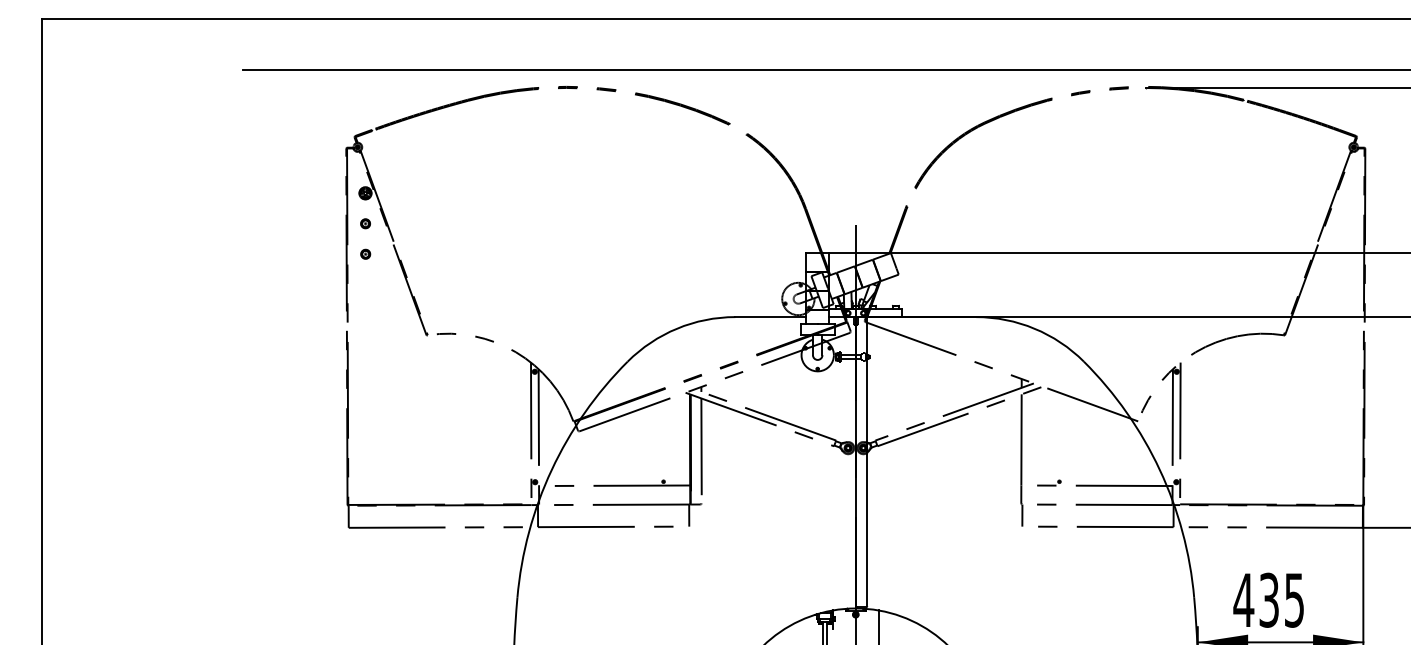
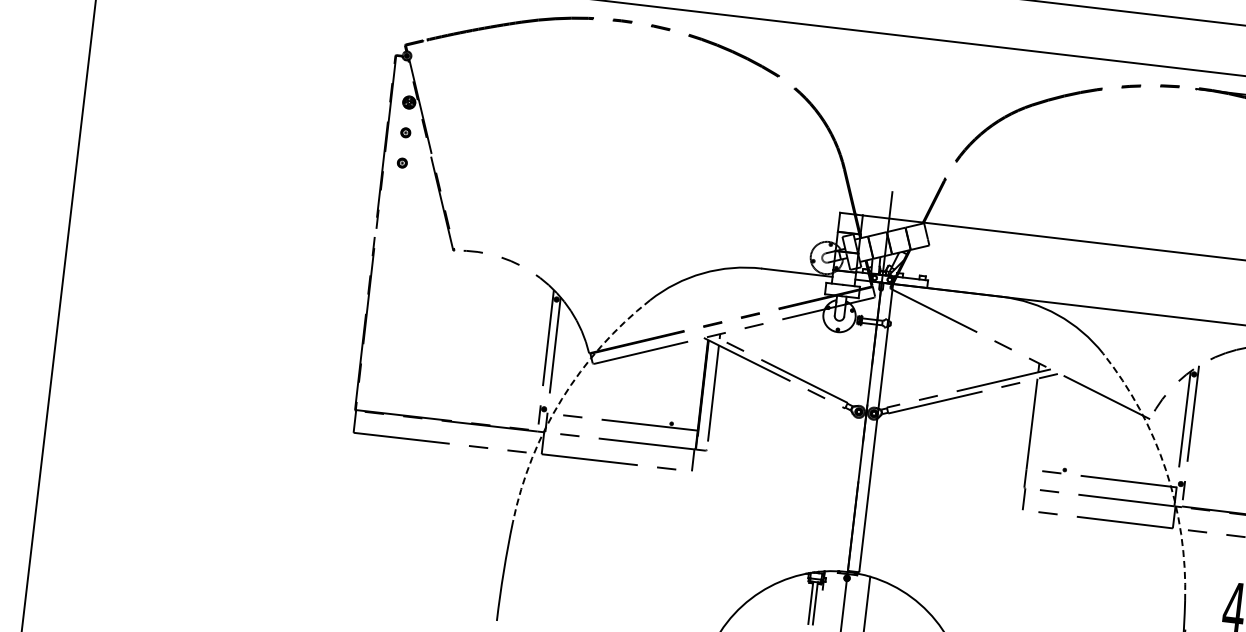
arc: (551, 469) -> (561, 398), solid -> dashed
arc: (1159, 469) -> (1165, 469), solid -> dashed

